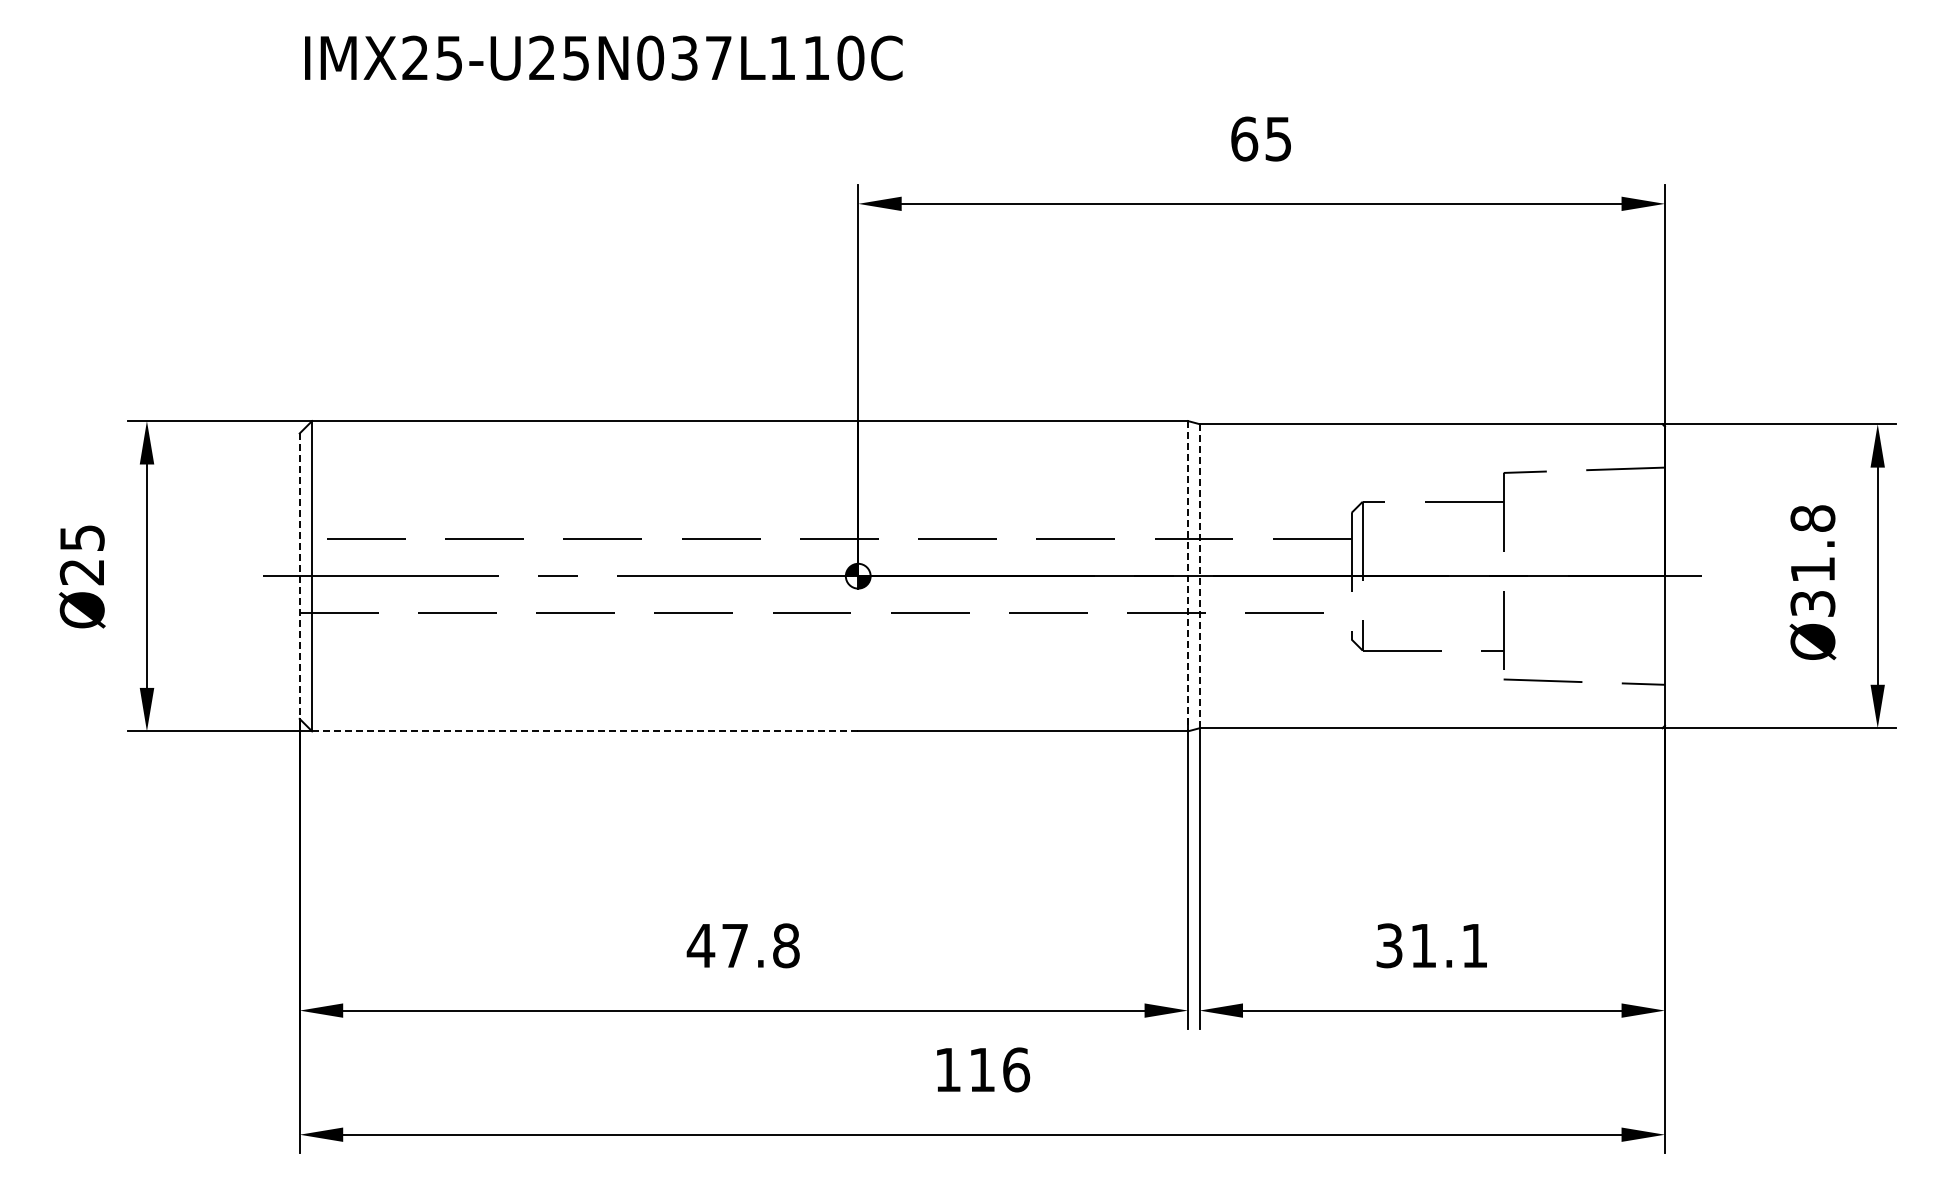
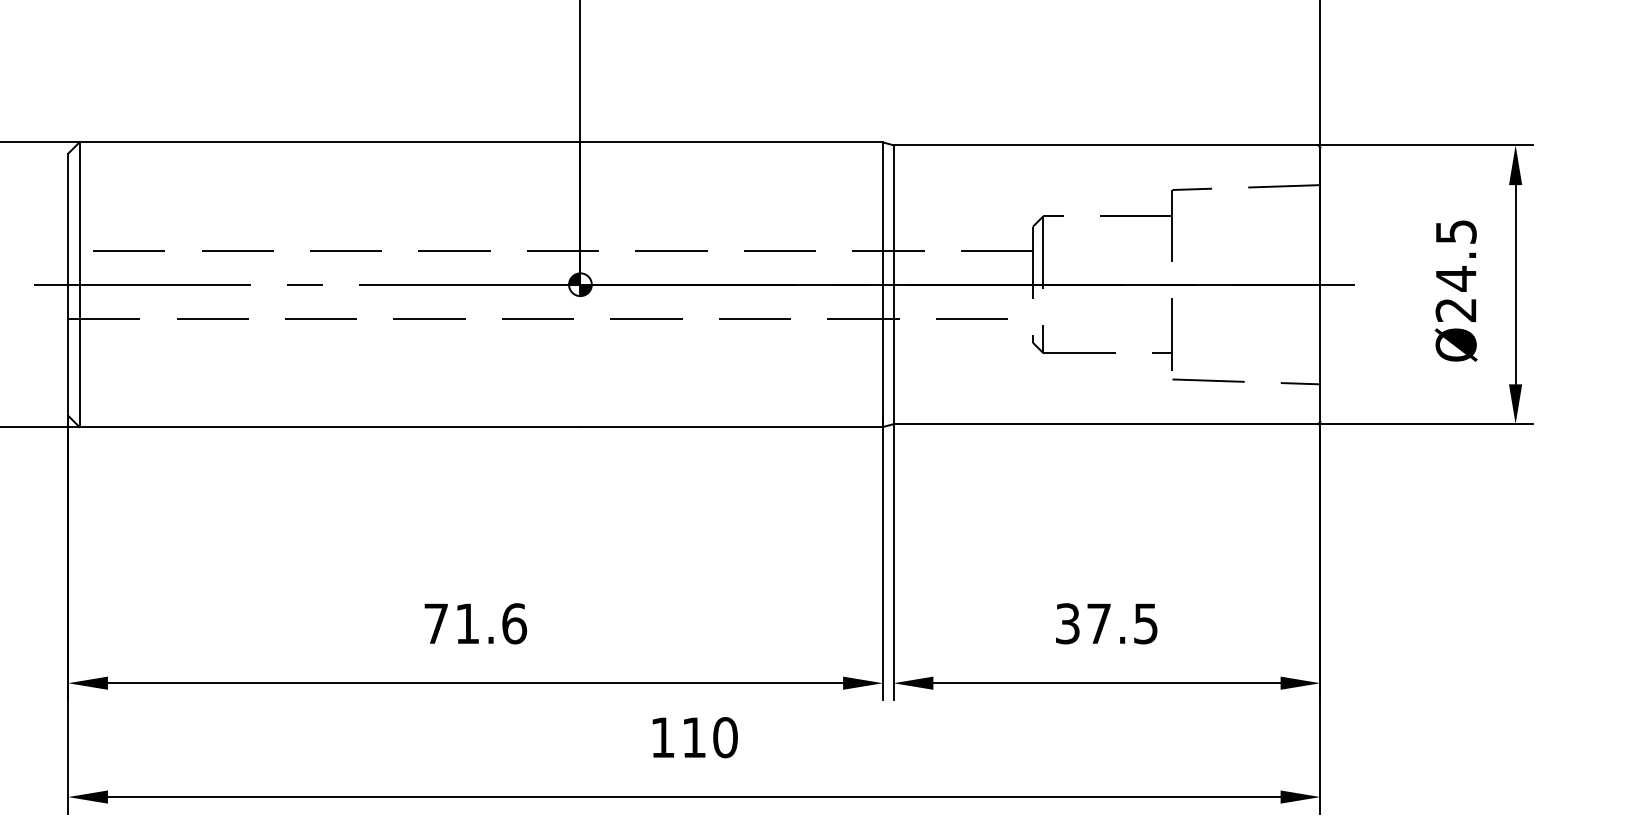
text: (1812, 560) -> (1455, 270), Ø31.8 -> Ø24.5
line: (1199, 575) -> (893, 284), dashed -> solid
line: (299, 576) -> (67, 285), dashed -> solid
line: (1188, 576) -> (883, 285), dashed -> solid
line: (585, 731) -> (330, 427), dashed -> solid
text: (743, 945) -> (475, 623), 47.8 -> 71.6
text: (1449, 946) -> (1122, 624), 31.1 -> 37.5
text: (1016, 1069) -> (725, 737), 116 -> 110

